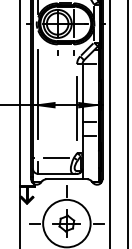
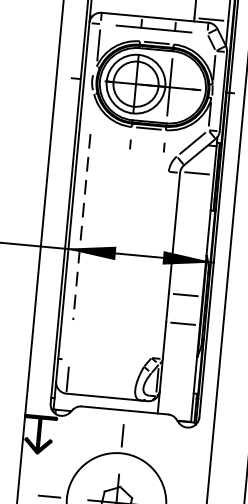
line: (38, 94) -> (82, 227), solid -> dashed
line: (77, 108) -> (160, 264), removed
line: (55, 157) -> (105, 362), removed

